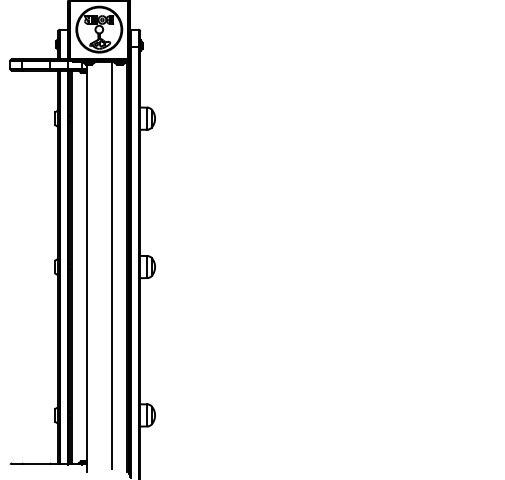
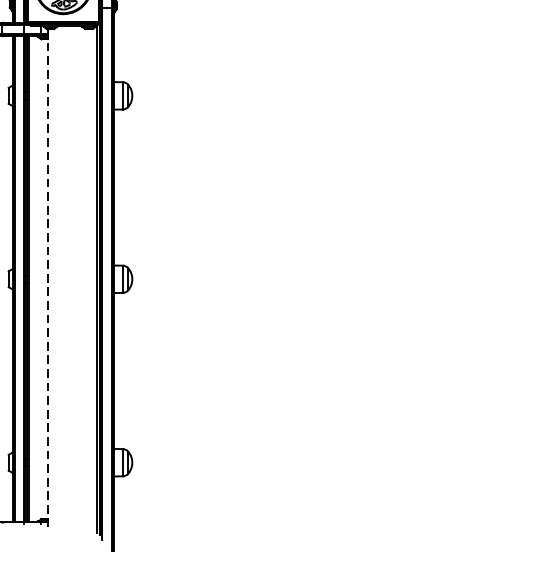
line: (111, 265) -> (78, 277), removed
line: (86, 268) -> (47, 281), solid -> dashed

